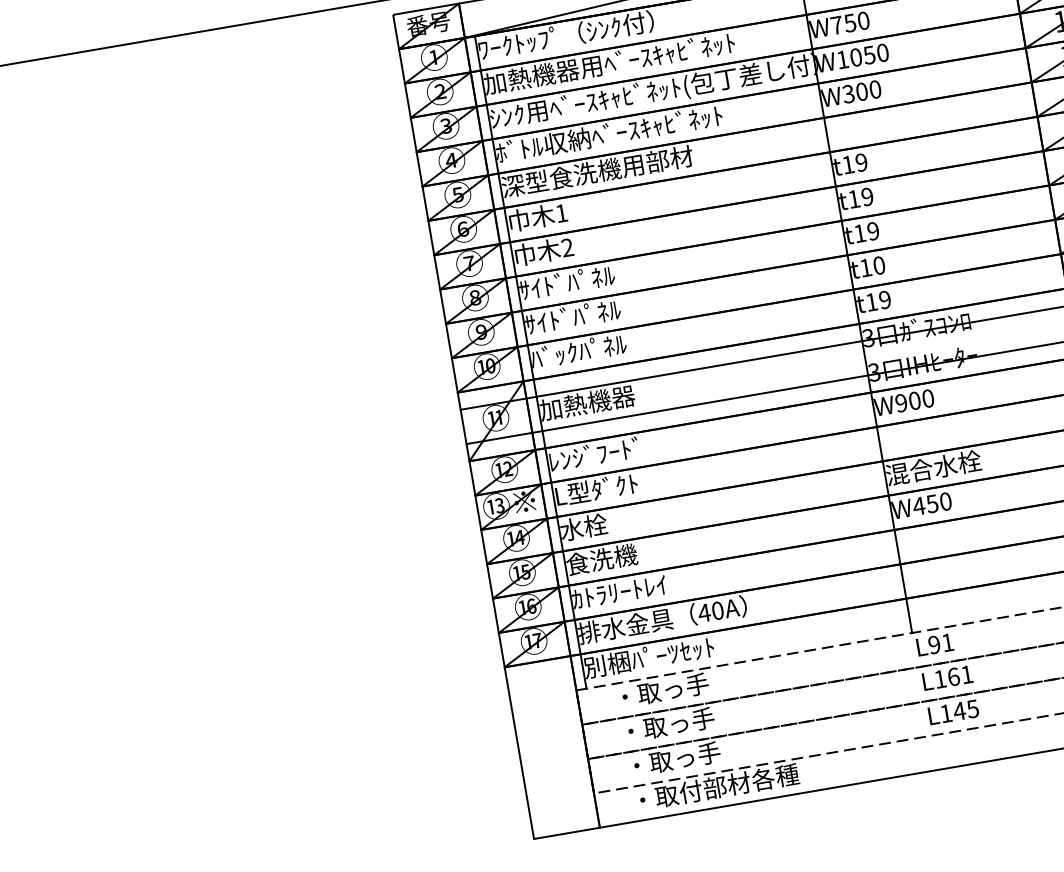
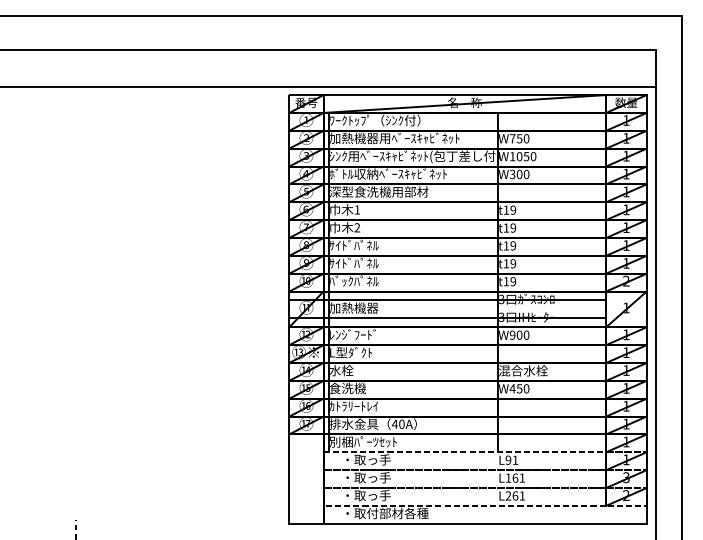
text: (877, 265) -> (512, 263), t10 -> t19
text: (959, 710) -> (515, 495), L145 -> L261

